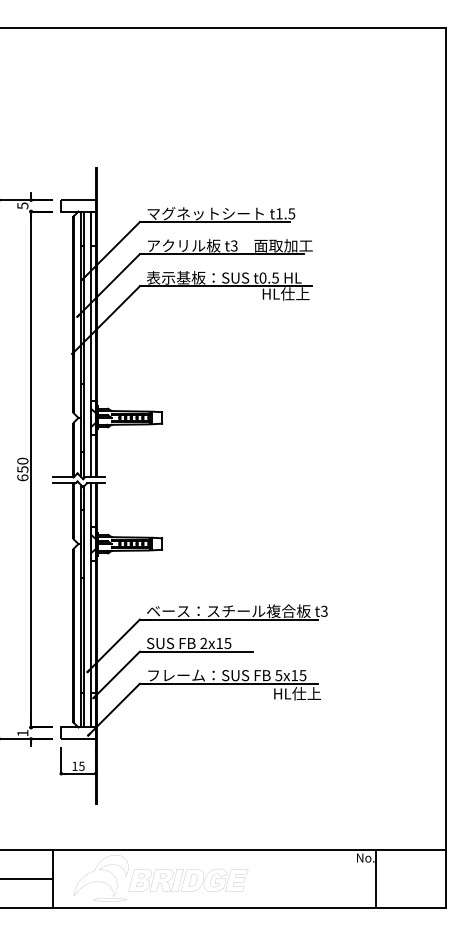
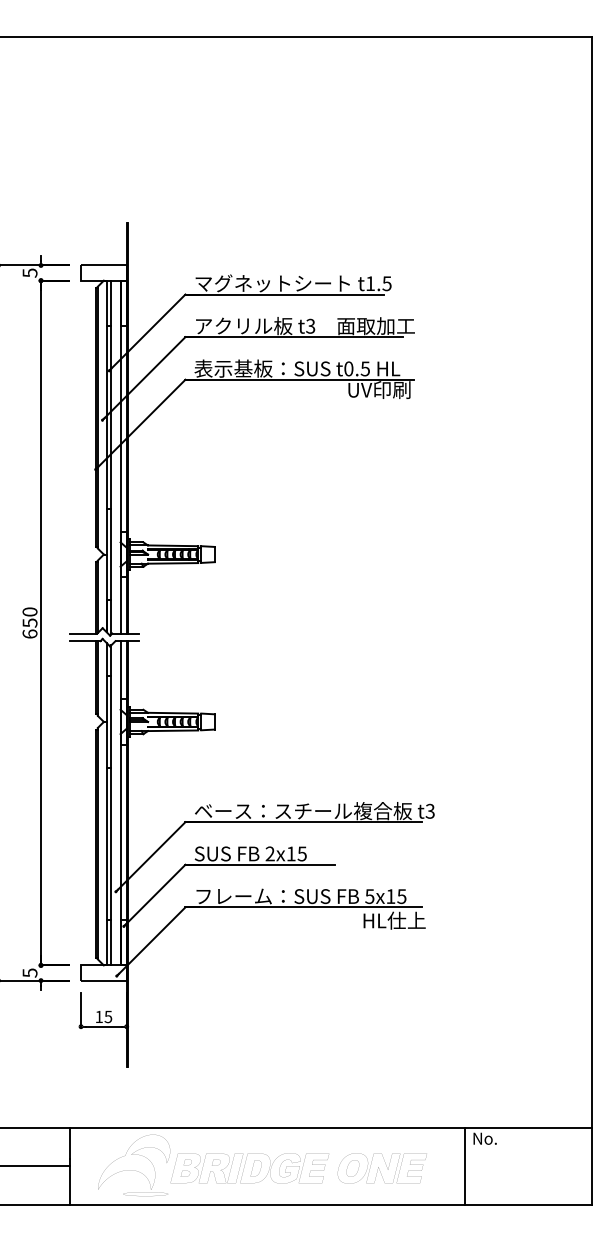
text: (286, 294) -> (379, 390), HL仕上 -> UV印刷
text: (22, 732) -> (29, 972), 1 -> 5
line: (375, 878) -> (465, 1165), moved
part: (287, 880) -> (381, 1168), added

